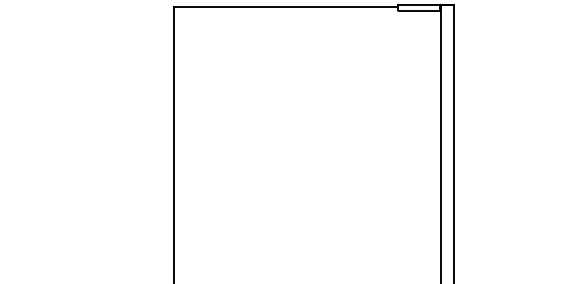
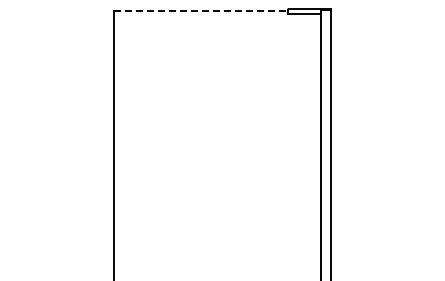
line: (286, 6) -> (201, 10), solid -> dashed

